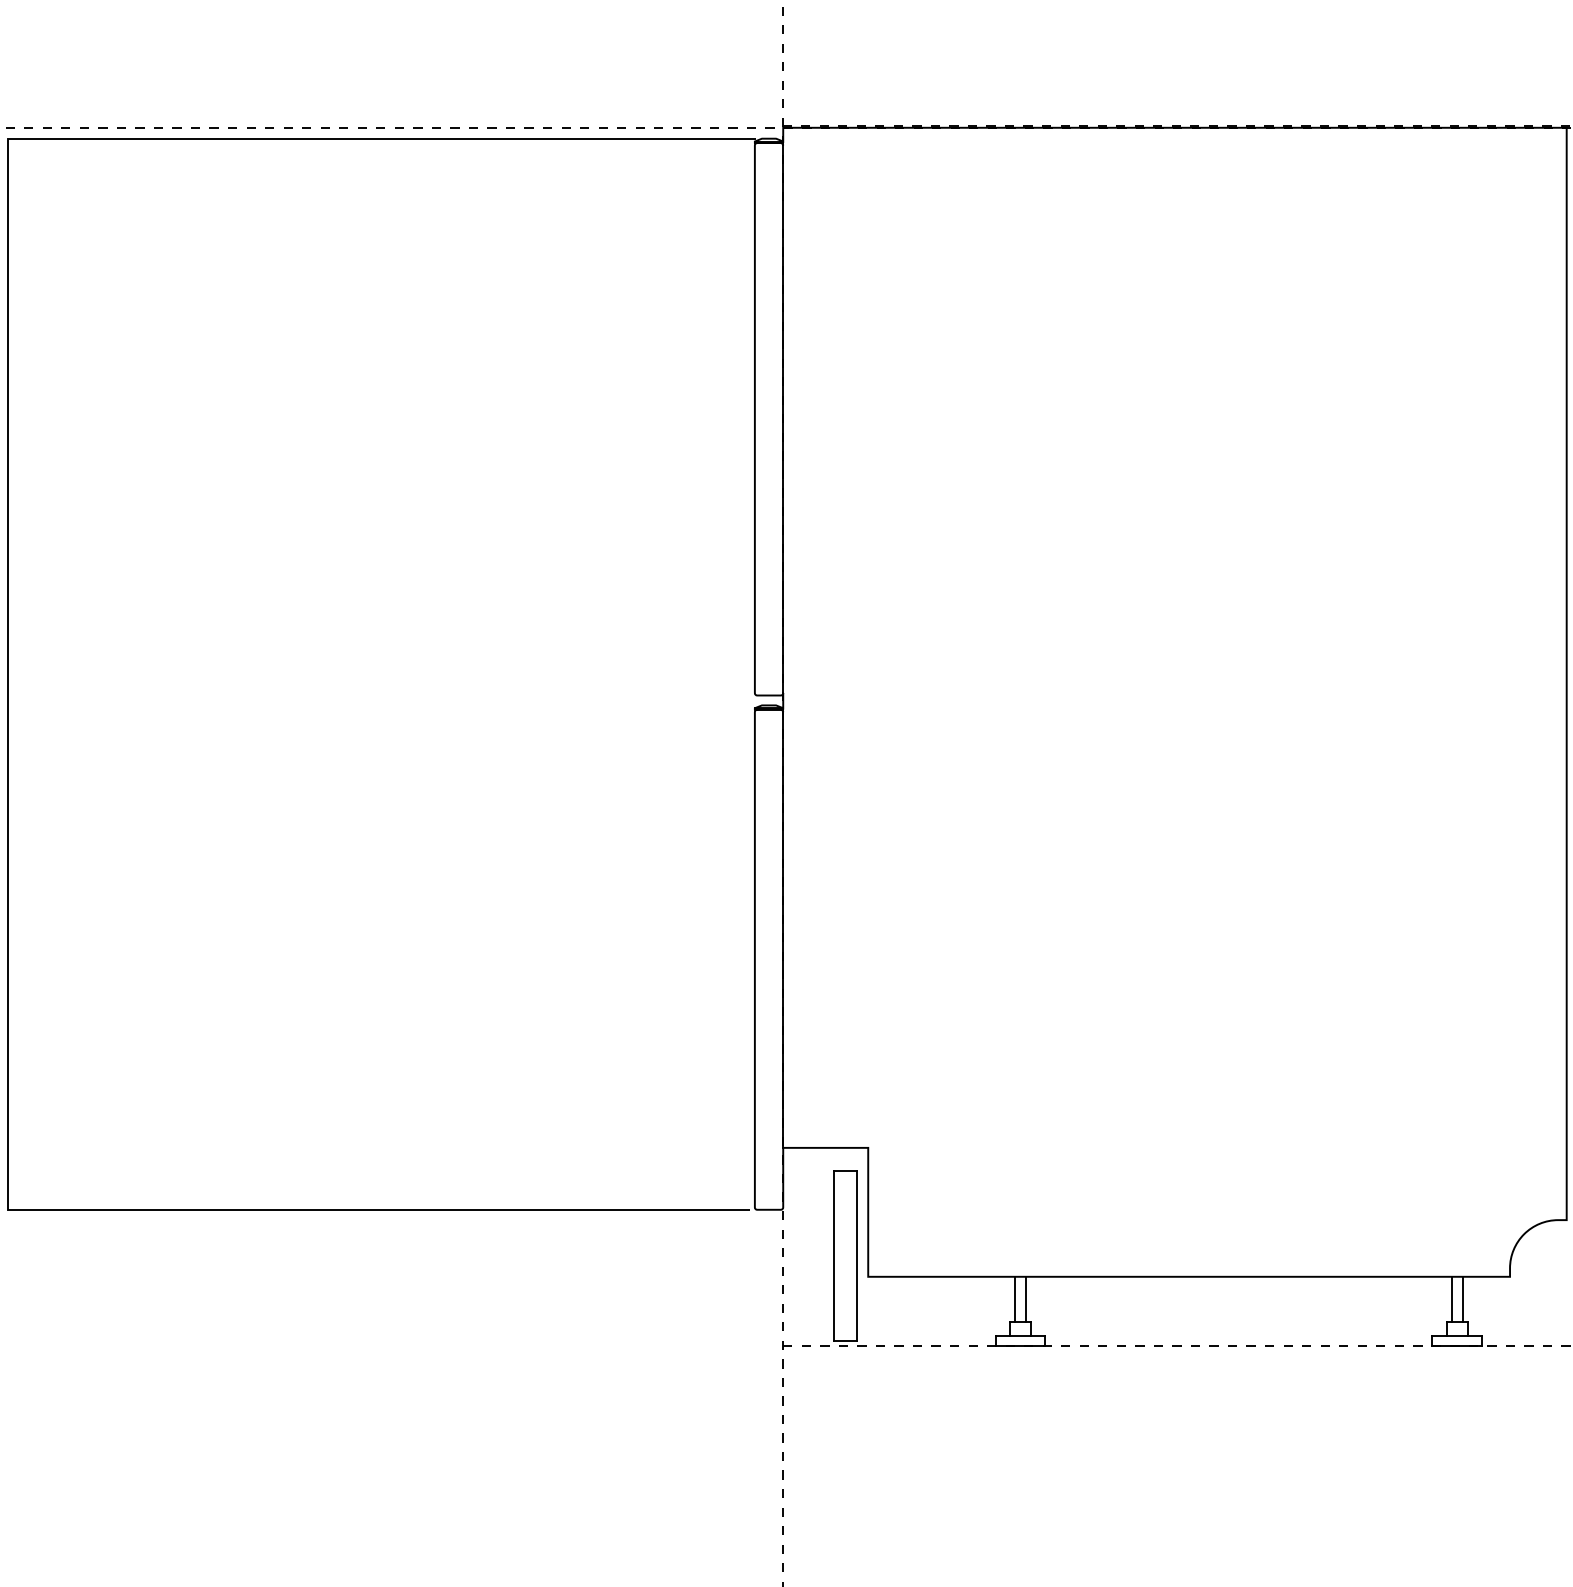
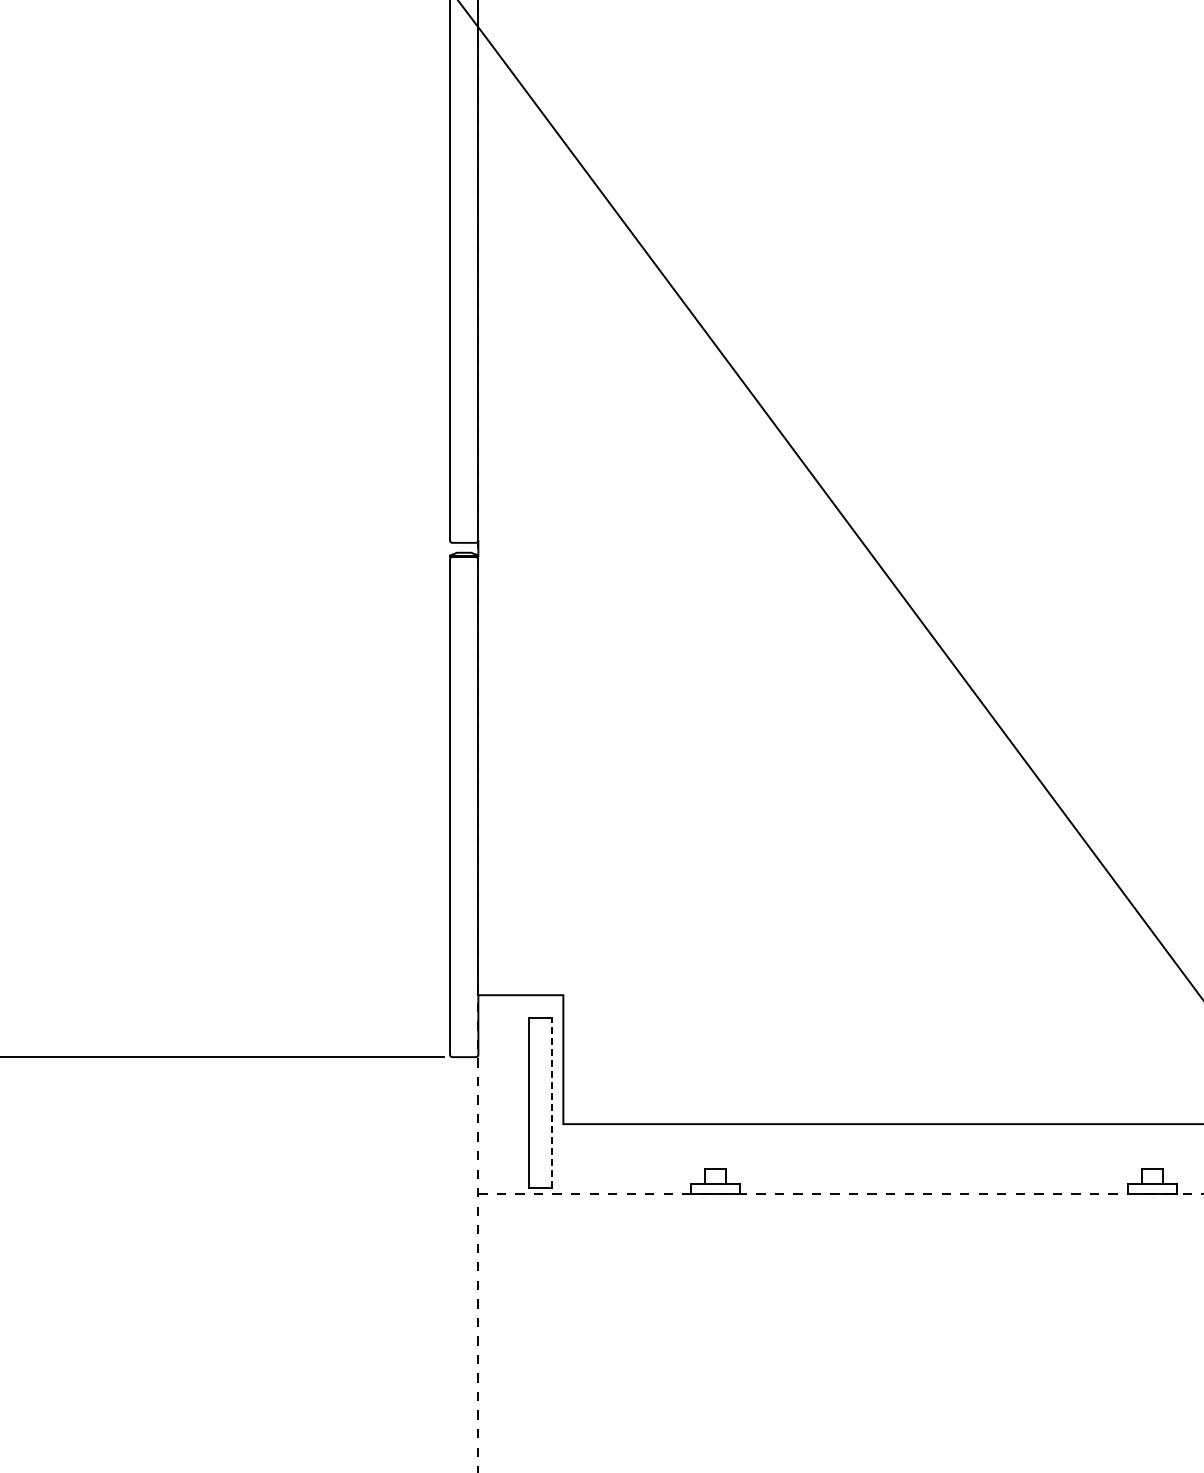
line: (856, 1255) -> (551, 1102), solid -> dashed
line: (1014, 1299) -> (709, 1146), removed
line: (1026, 1299) -> (721, 1146), removed
line: (1451, 1299) -> (1146, 1146), removed
line: (1462, 1299) -> (1157, 1146), removed

